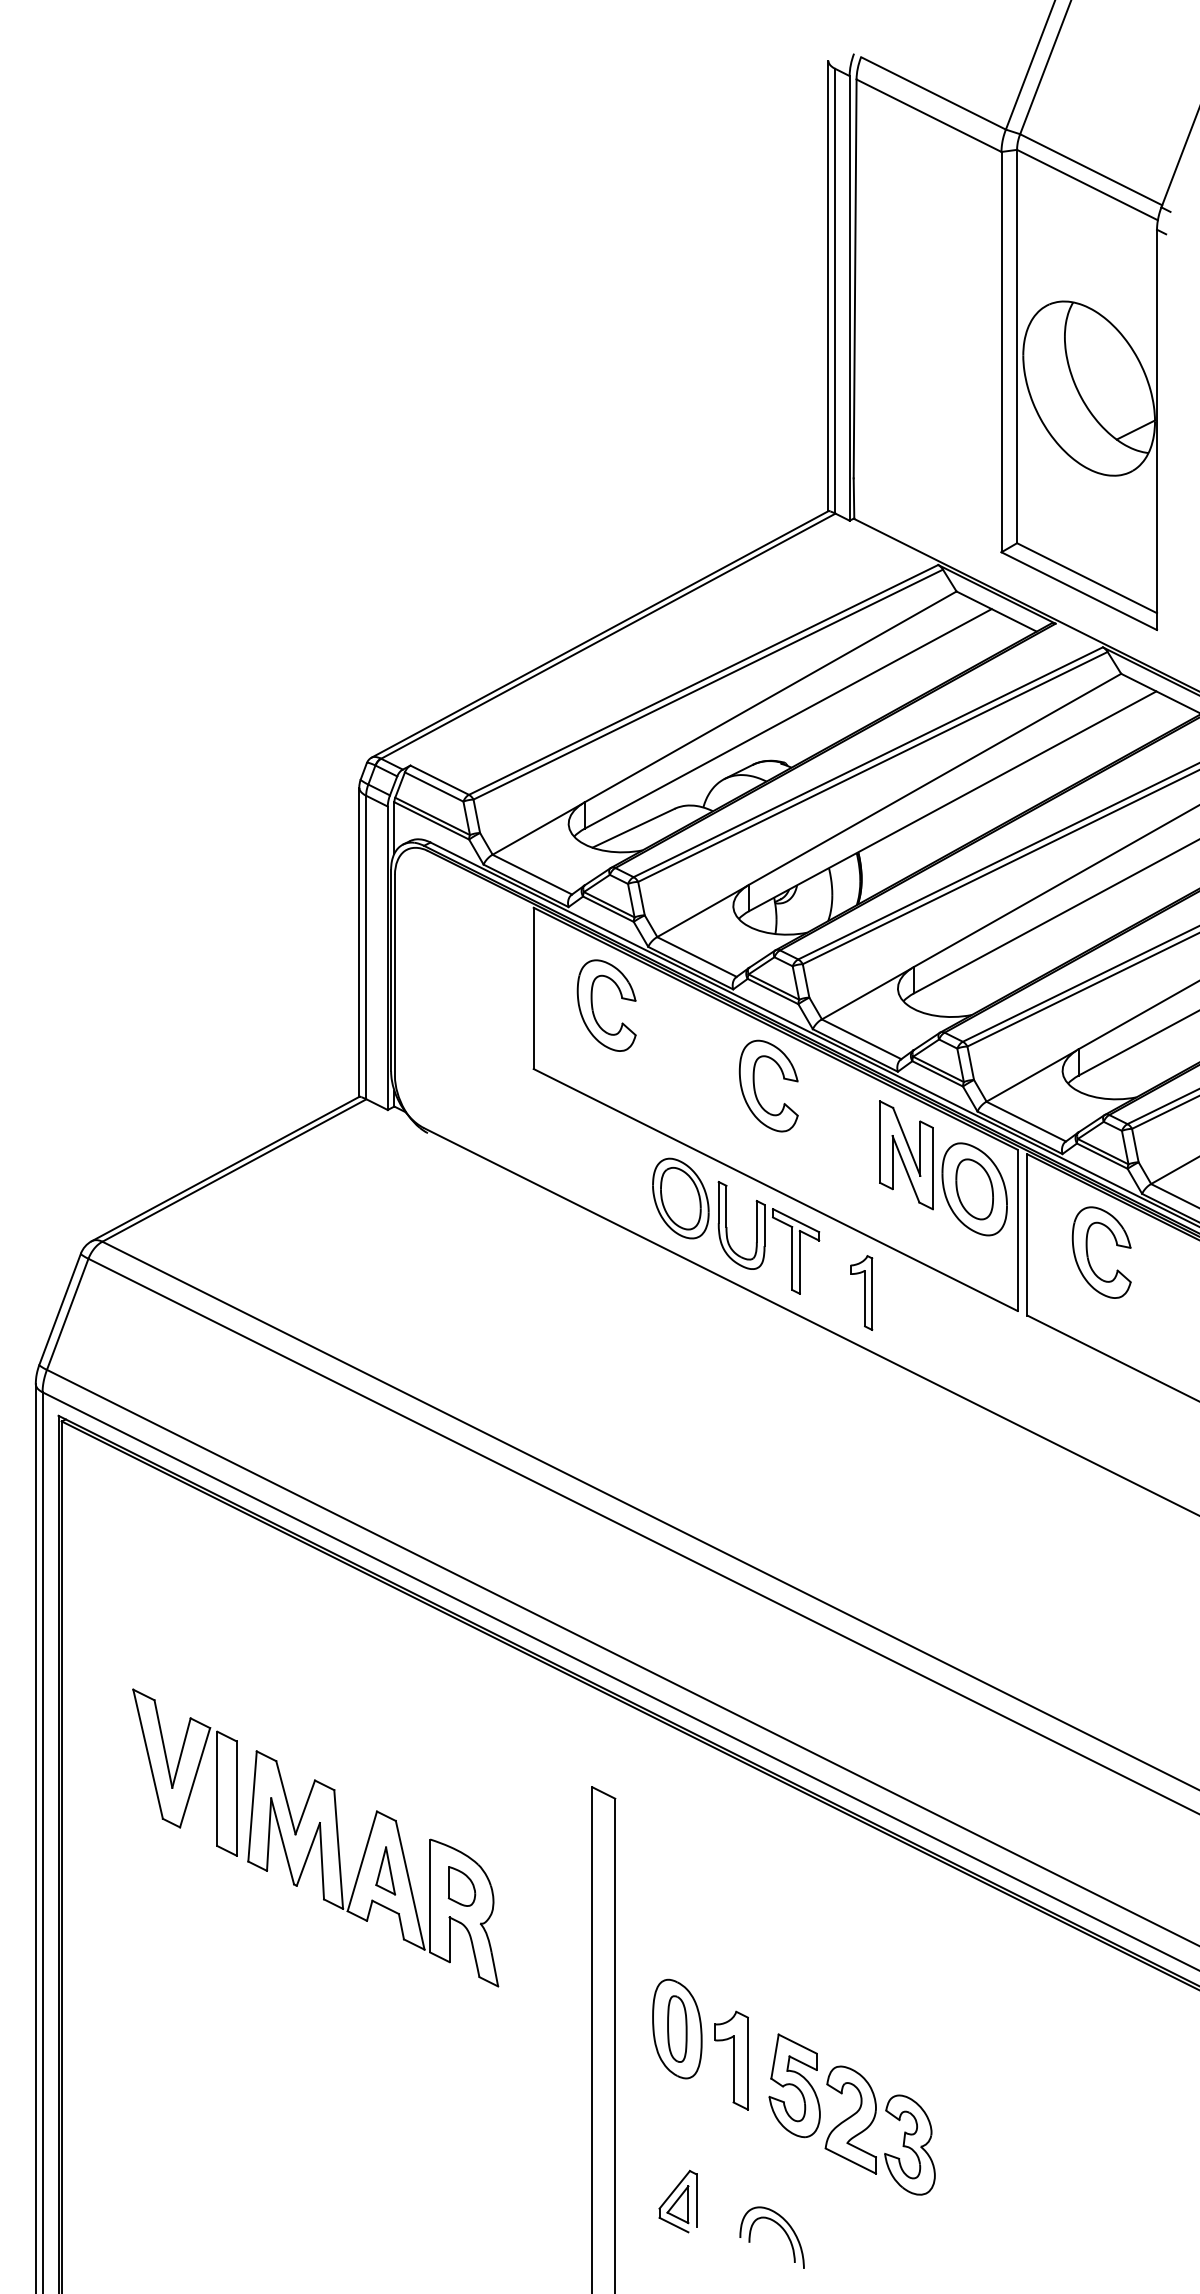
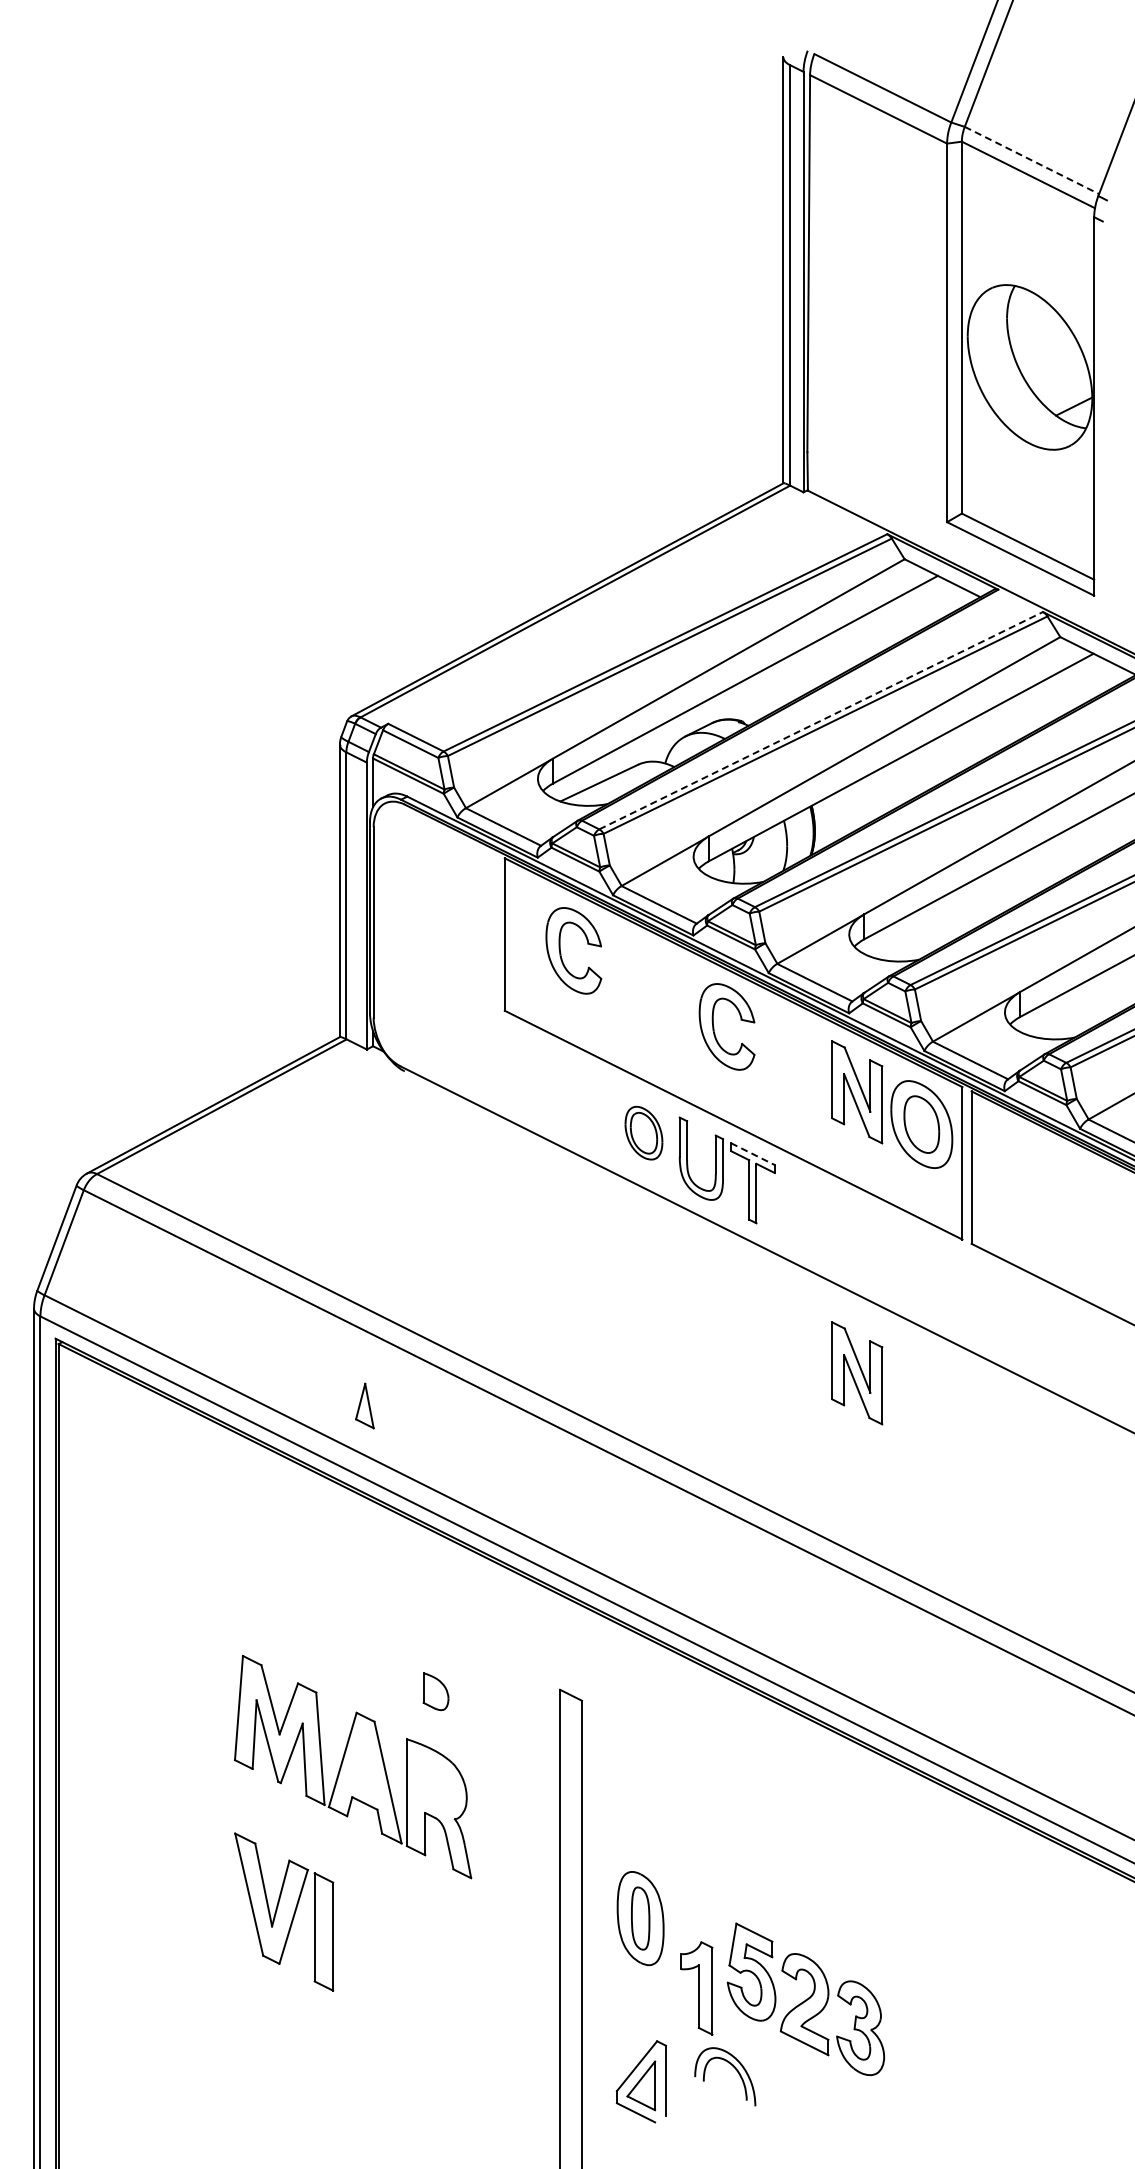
line: (1091, 169) -> (1032, 160), solid -> dashed
line: (868, 762) -> (821, 720), solid -> dashed
part: (680, 1197) -> (643, 1132), size x0.7
line: (796, 1221) -> (753, 1154), solid -> dashed
part: (1088, 1253) -> (1029, 1185), removed
part: (861, 1292) -> (814, 1222), removed
part: (906, 1452) -> (857, 1373), added
part: (185, 1772) -> (284, 1911), moved
part: (385, 1870) -> (364, 1405), moved
part: (461, 1886) -> (435, 1691), moved
part: (731, 2060) -> (696, 1988), moved
part: (677, 2201) -> (640, 2081), size x1.4
part: (780, 2227) -> (733, 2067), moved

